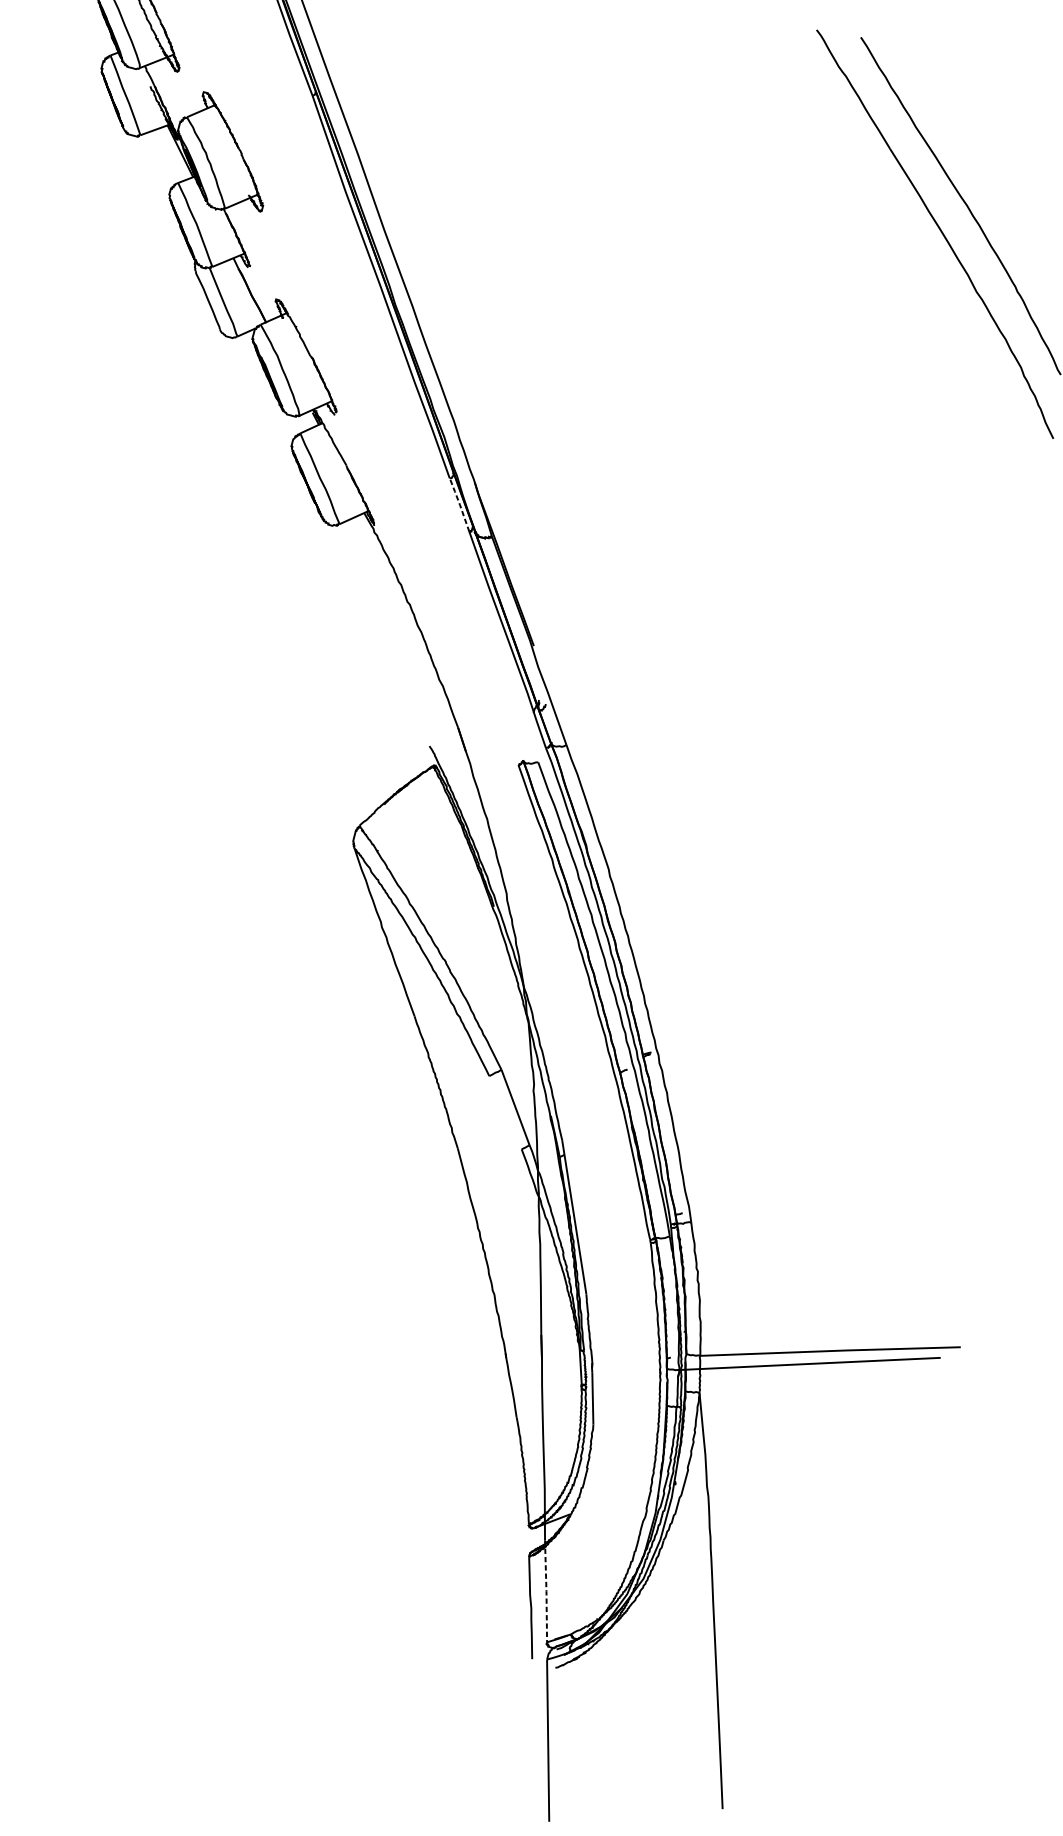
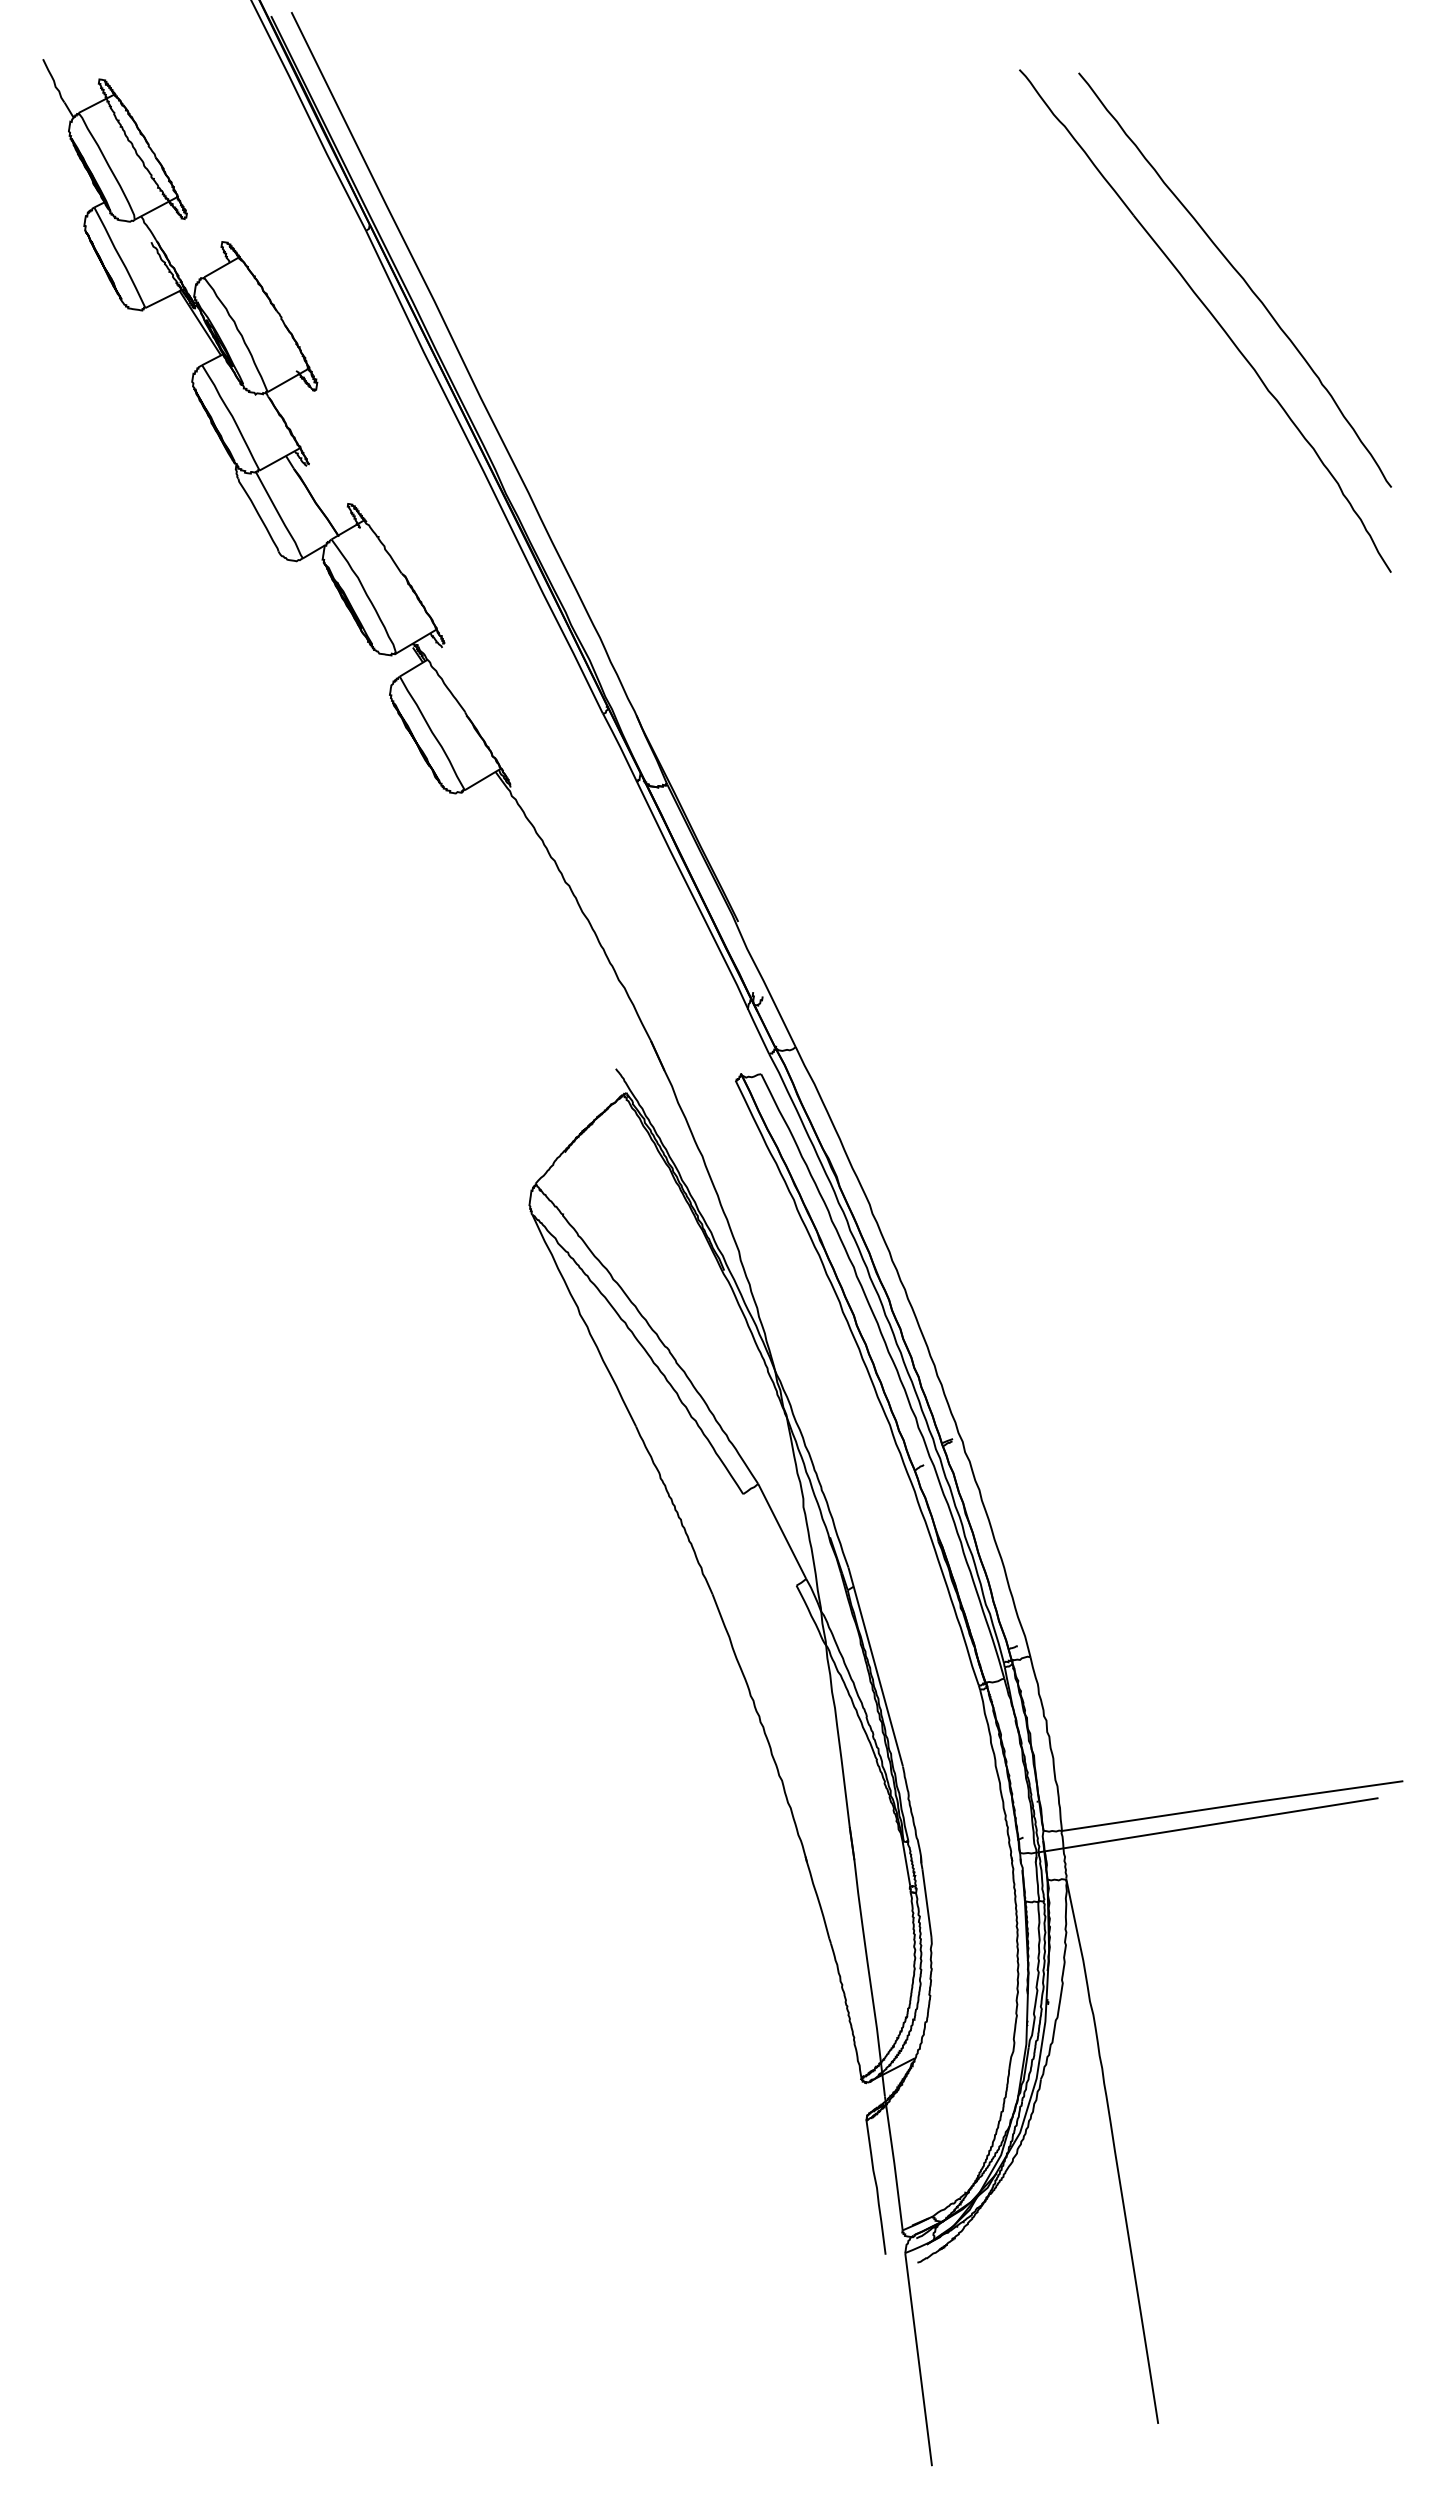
line: (459, 504) -> (619, 746), dashed -> solid
line: (546, 1591) -> (894, 2163), dashed -> solid

